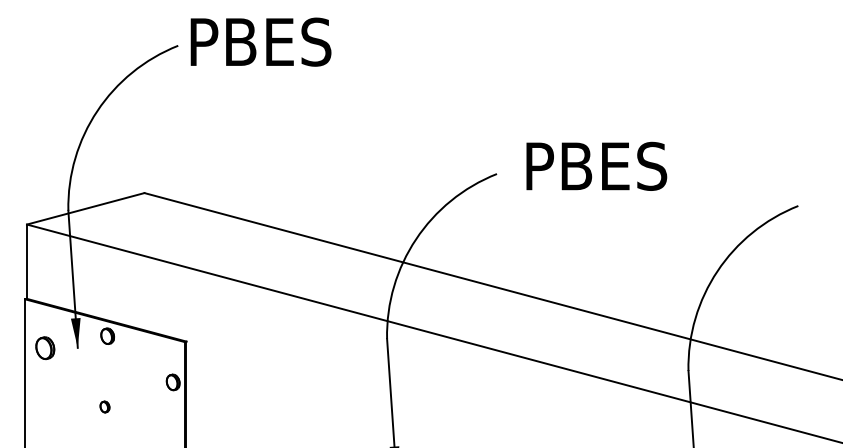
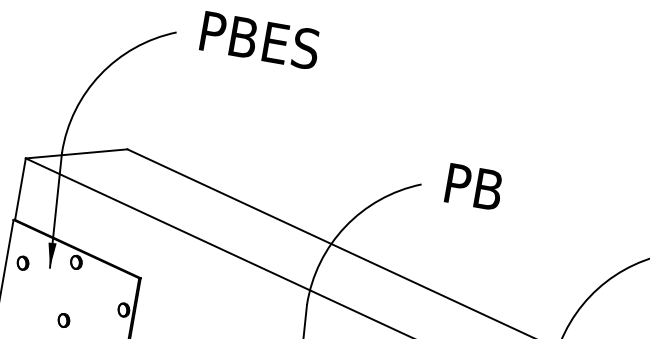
text: (260, 41) -> (259, 39), moved
text: (634, 165) -> (536, 197), PBES -> PB
part: (44, 347) -> (22, 262), size x0.71
part: (104, 406) -> (63, 320), size x1.43

